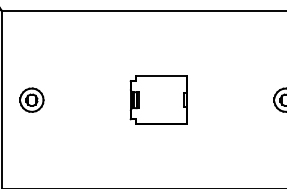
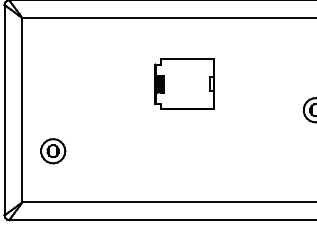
part: (158, 99) -> (184, 83), moved
part: (32, 100) -> (53, 151), moved

